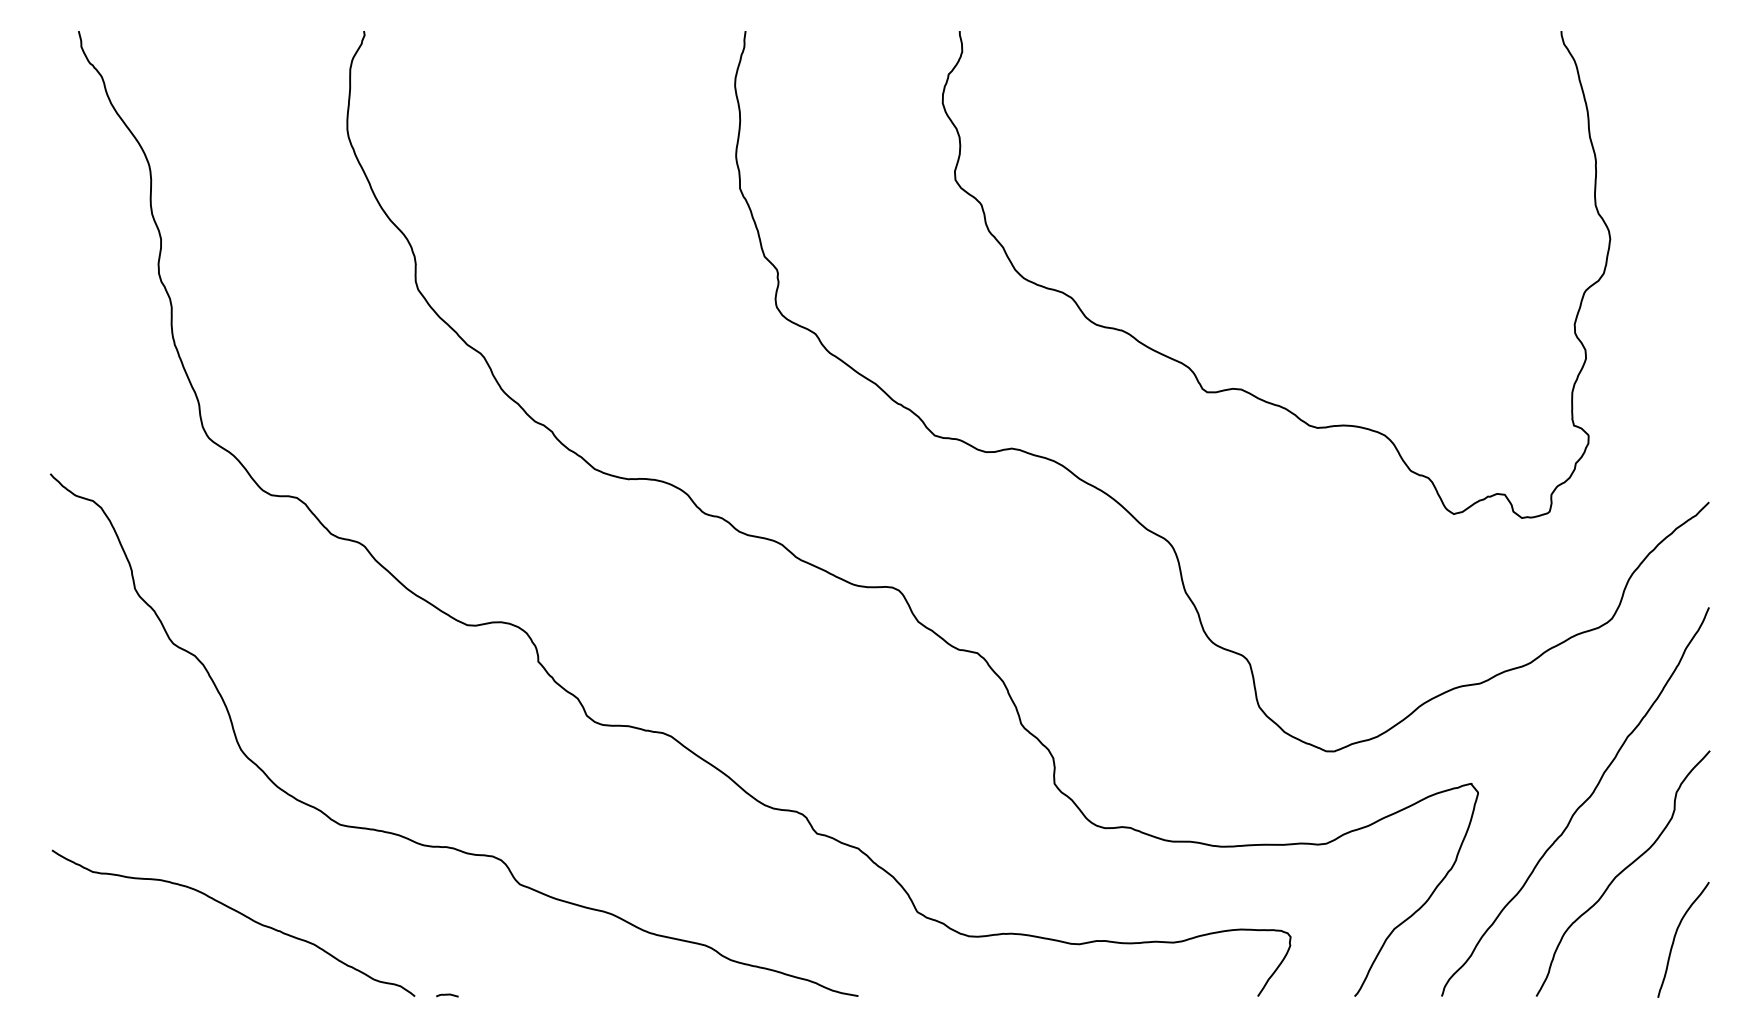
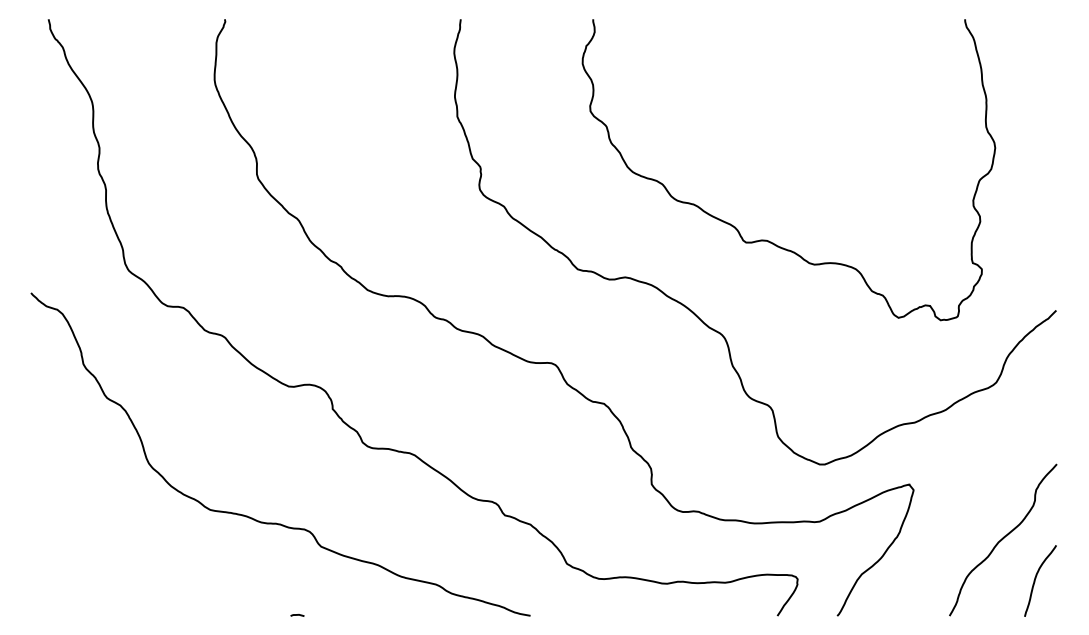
curve: (1579, 804) -> (976, 497), removed
curve: (238, 914) -> (147, 565), removed
line: (447, 995) -> (297, 615), moved

